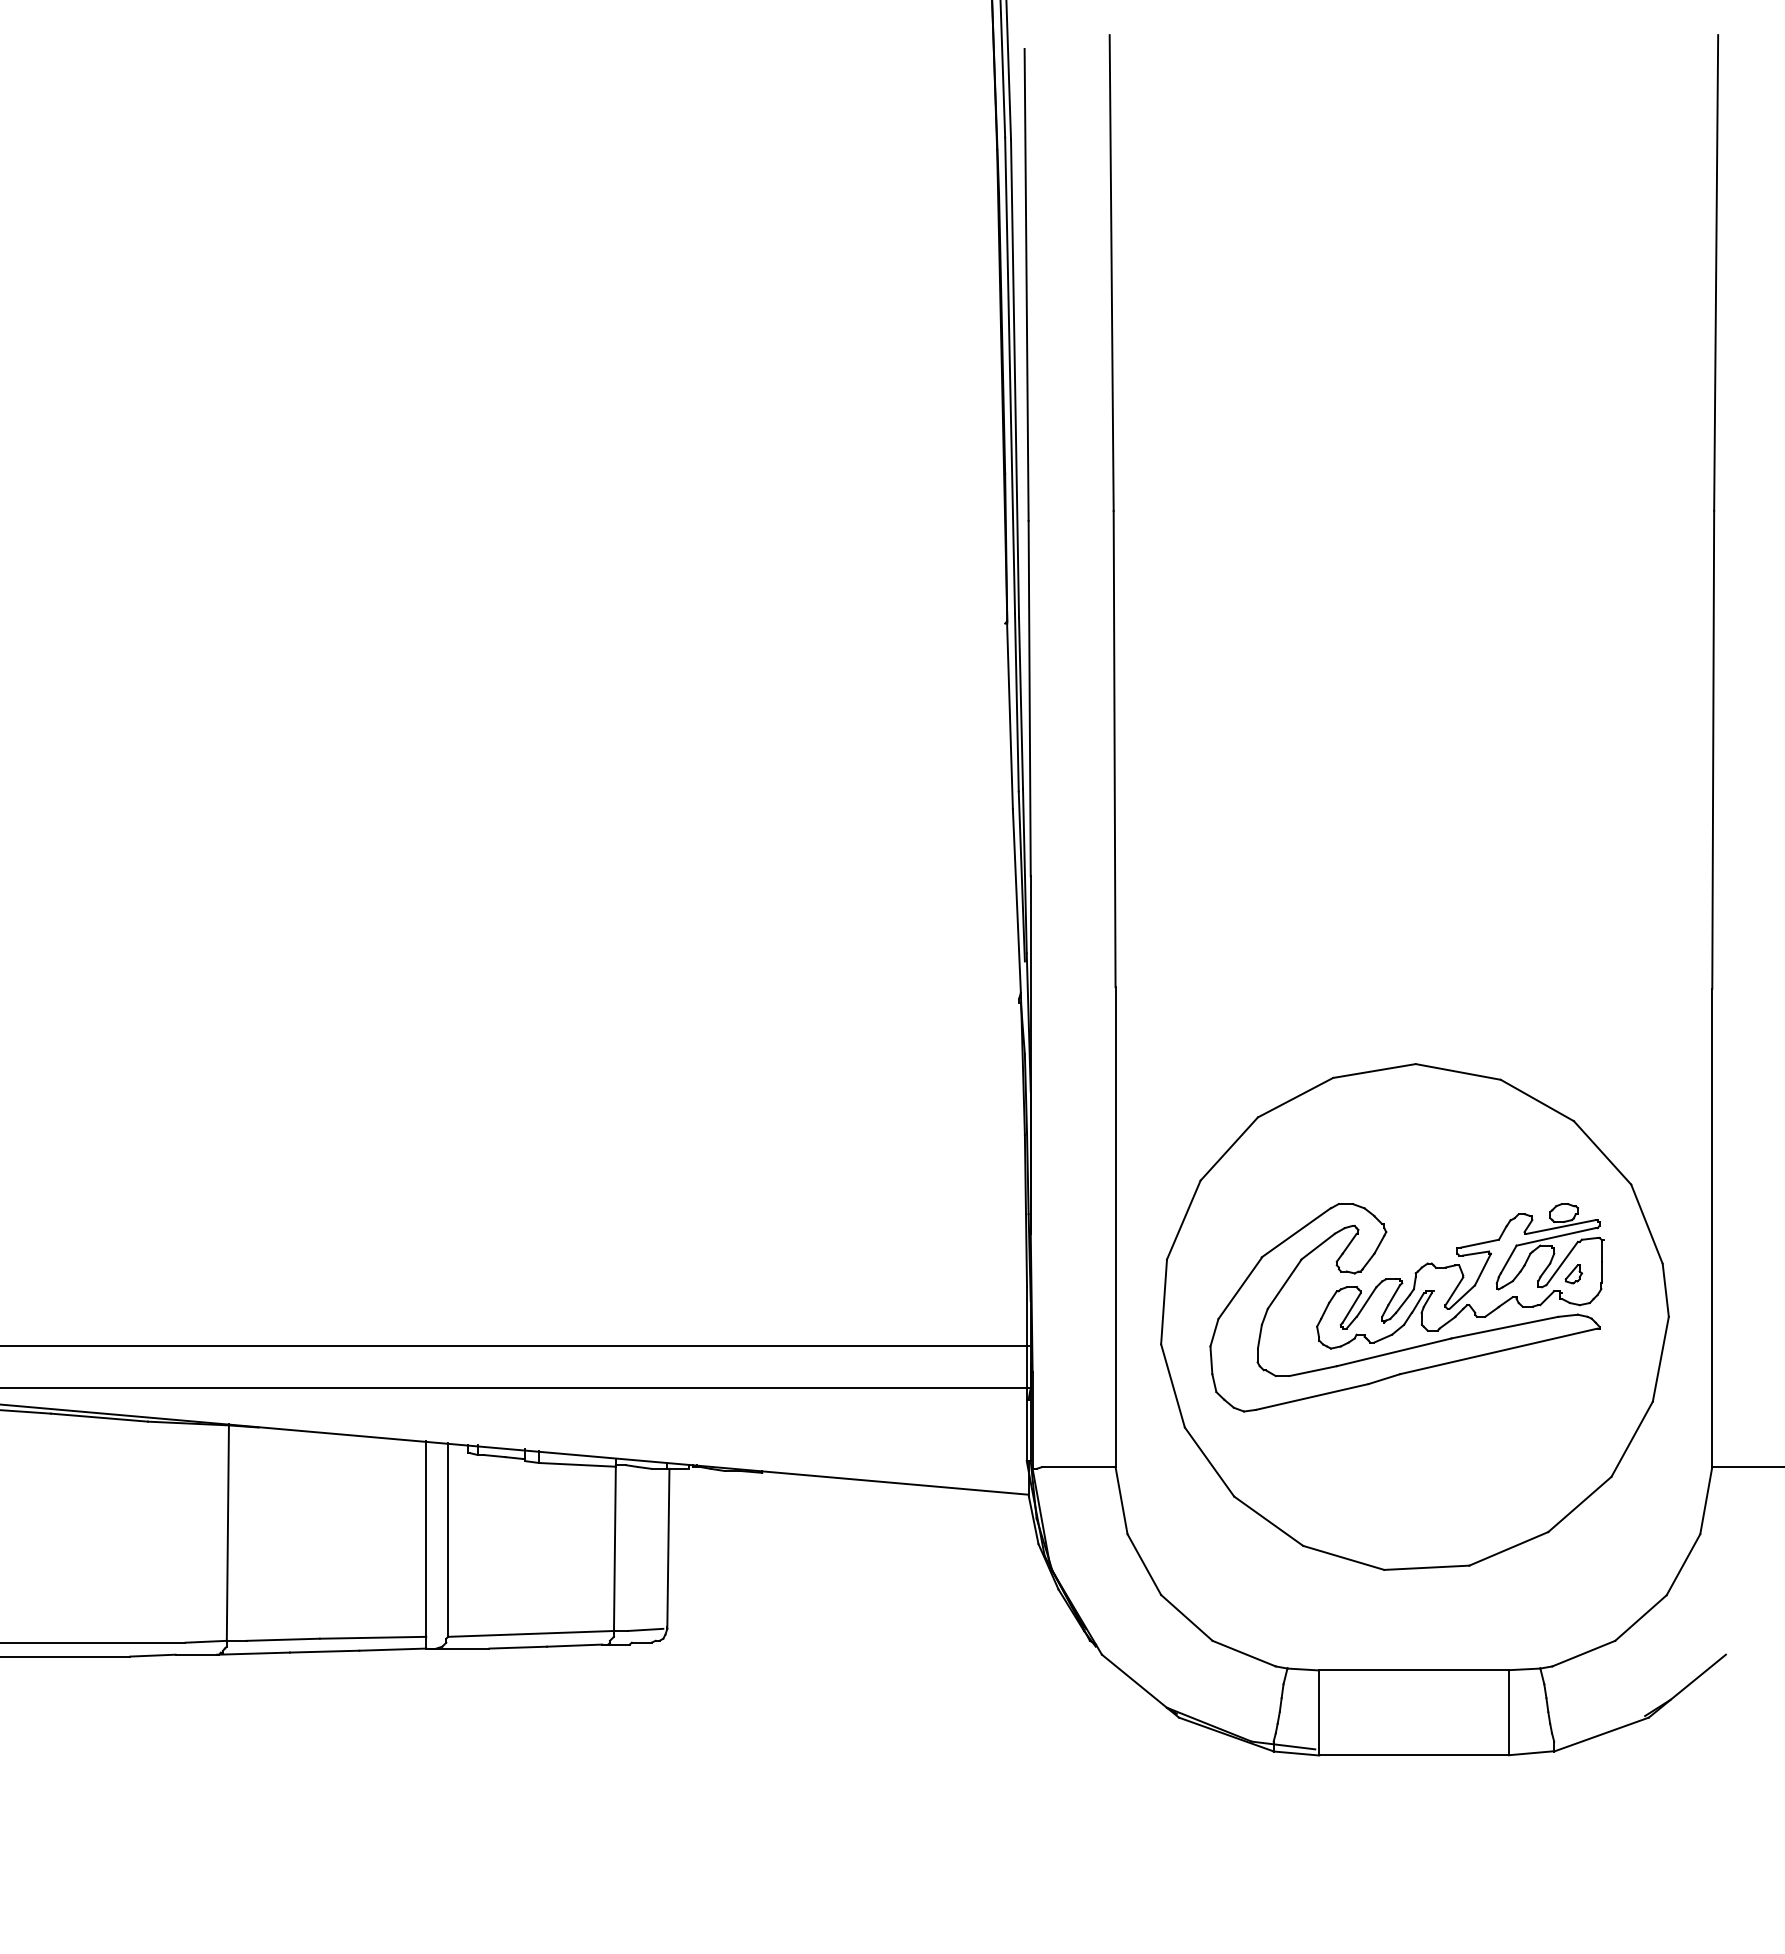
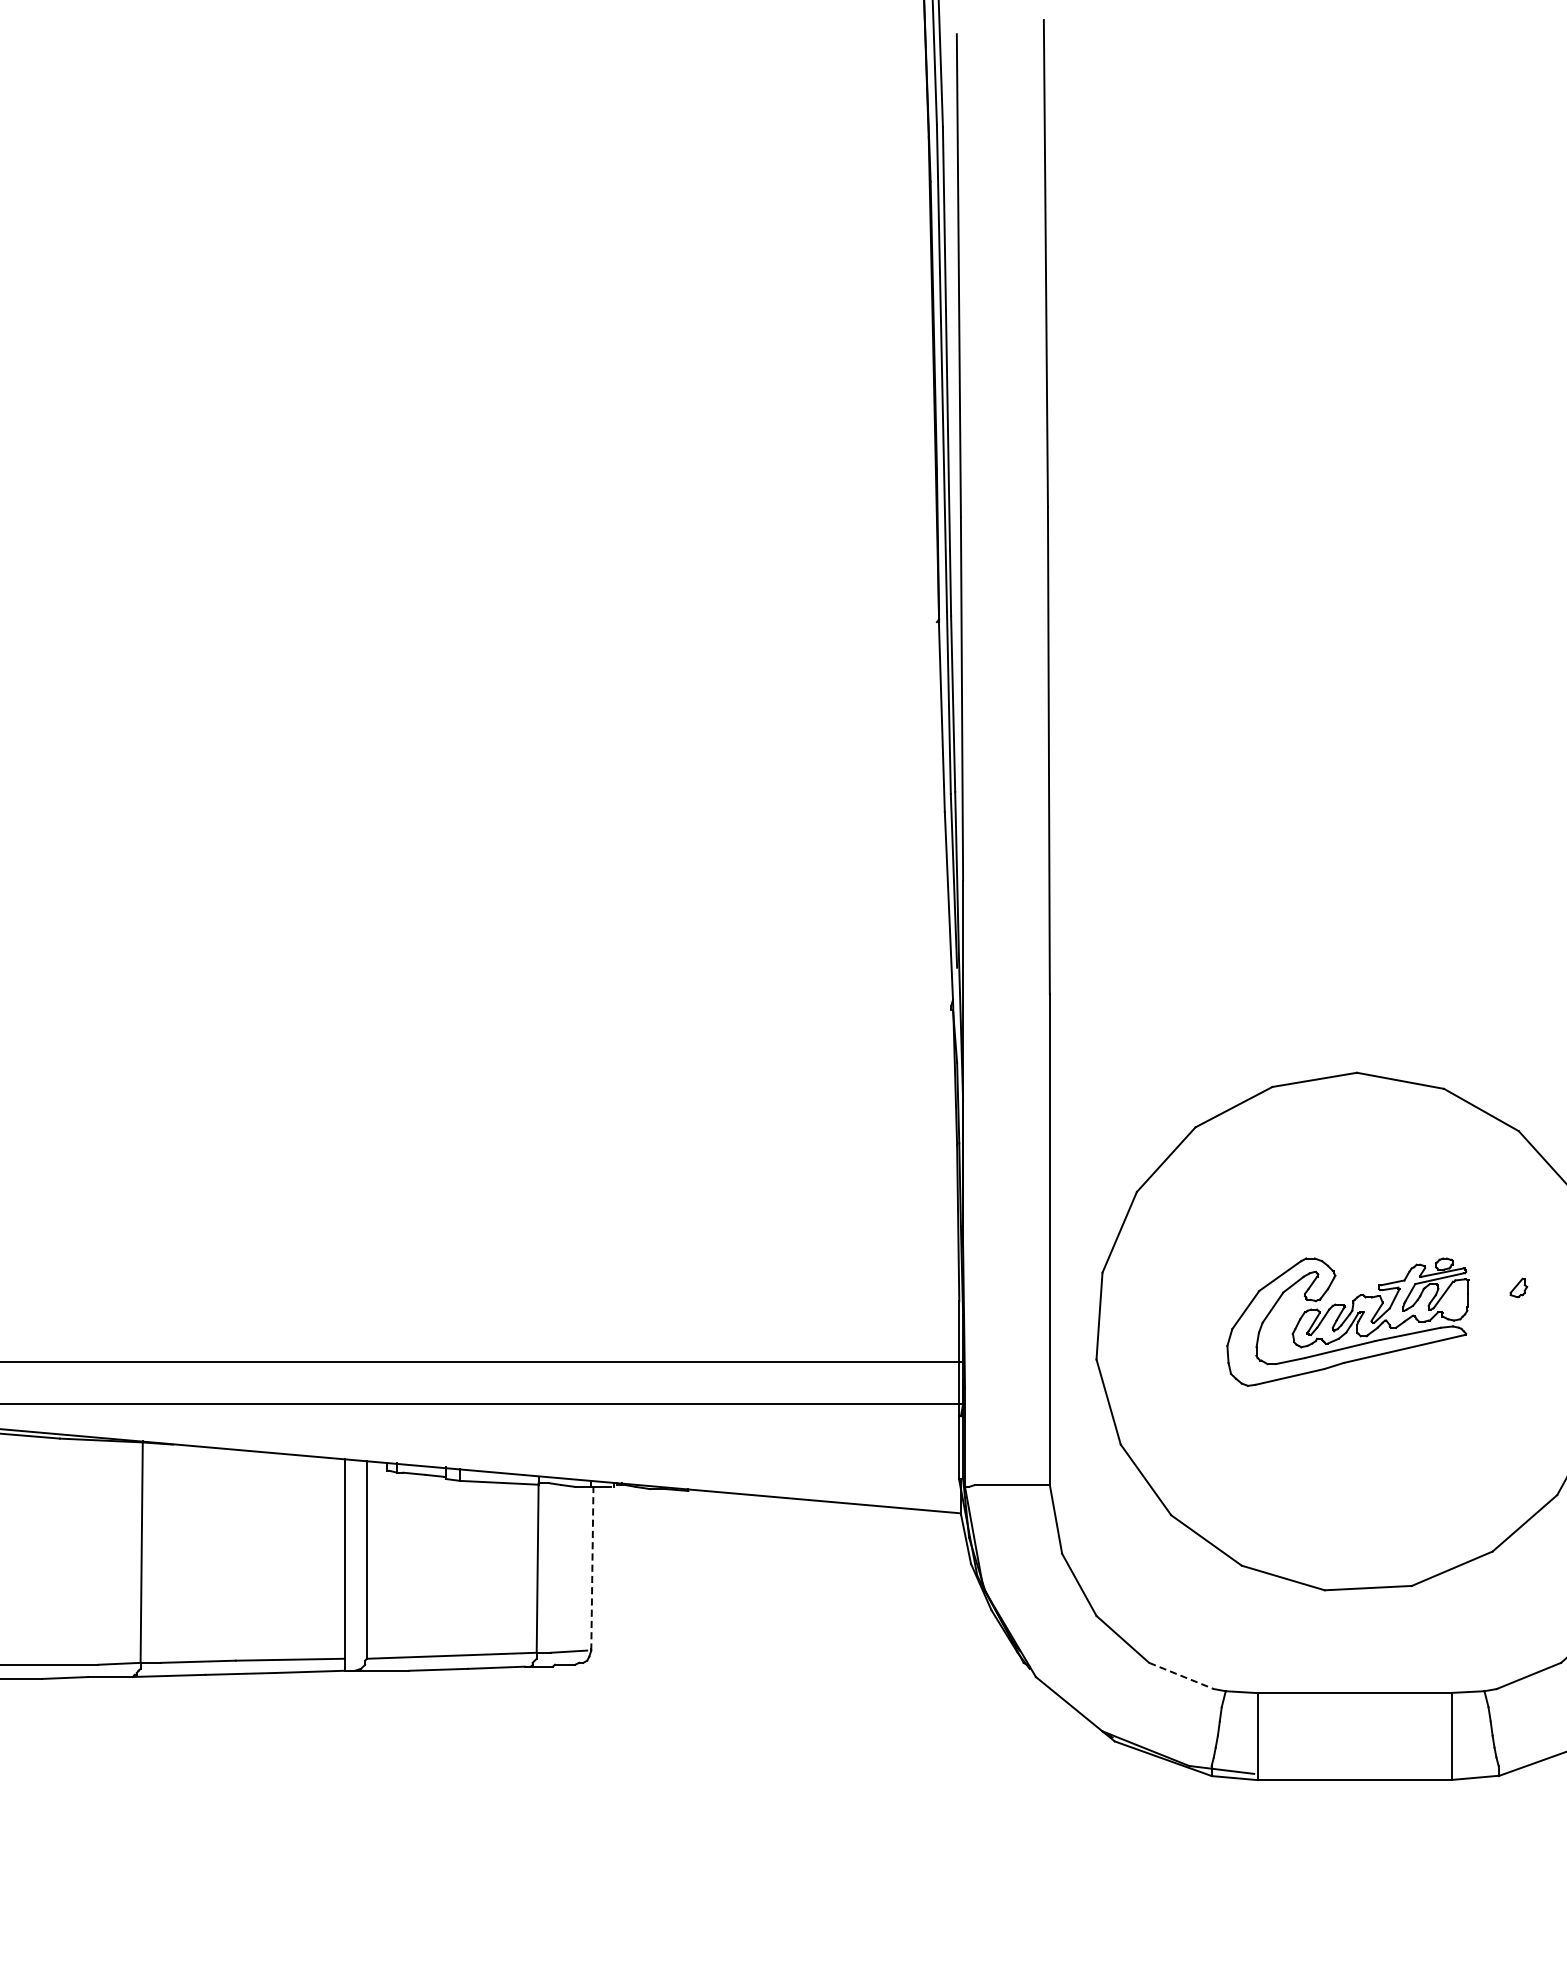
part: (1406, 1307) -> (1347, 1321), size x0.6
line: (668, 1548) -> (592, 1568), solid -> dashed
line: (1244, 1653) -> (1181, 1675), solid -> dashed

